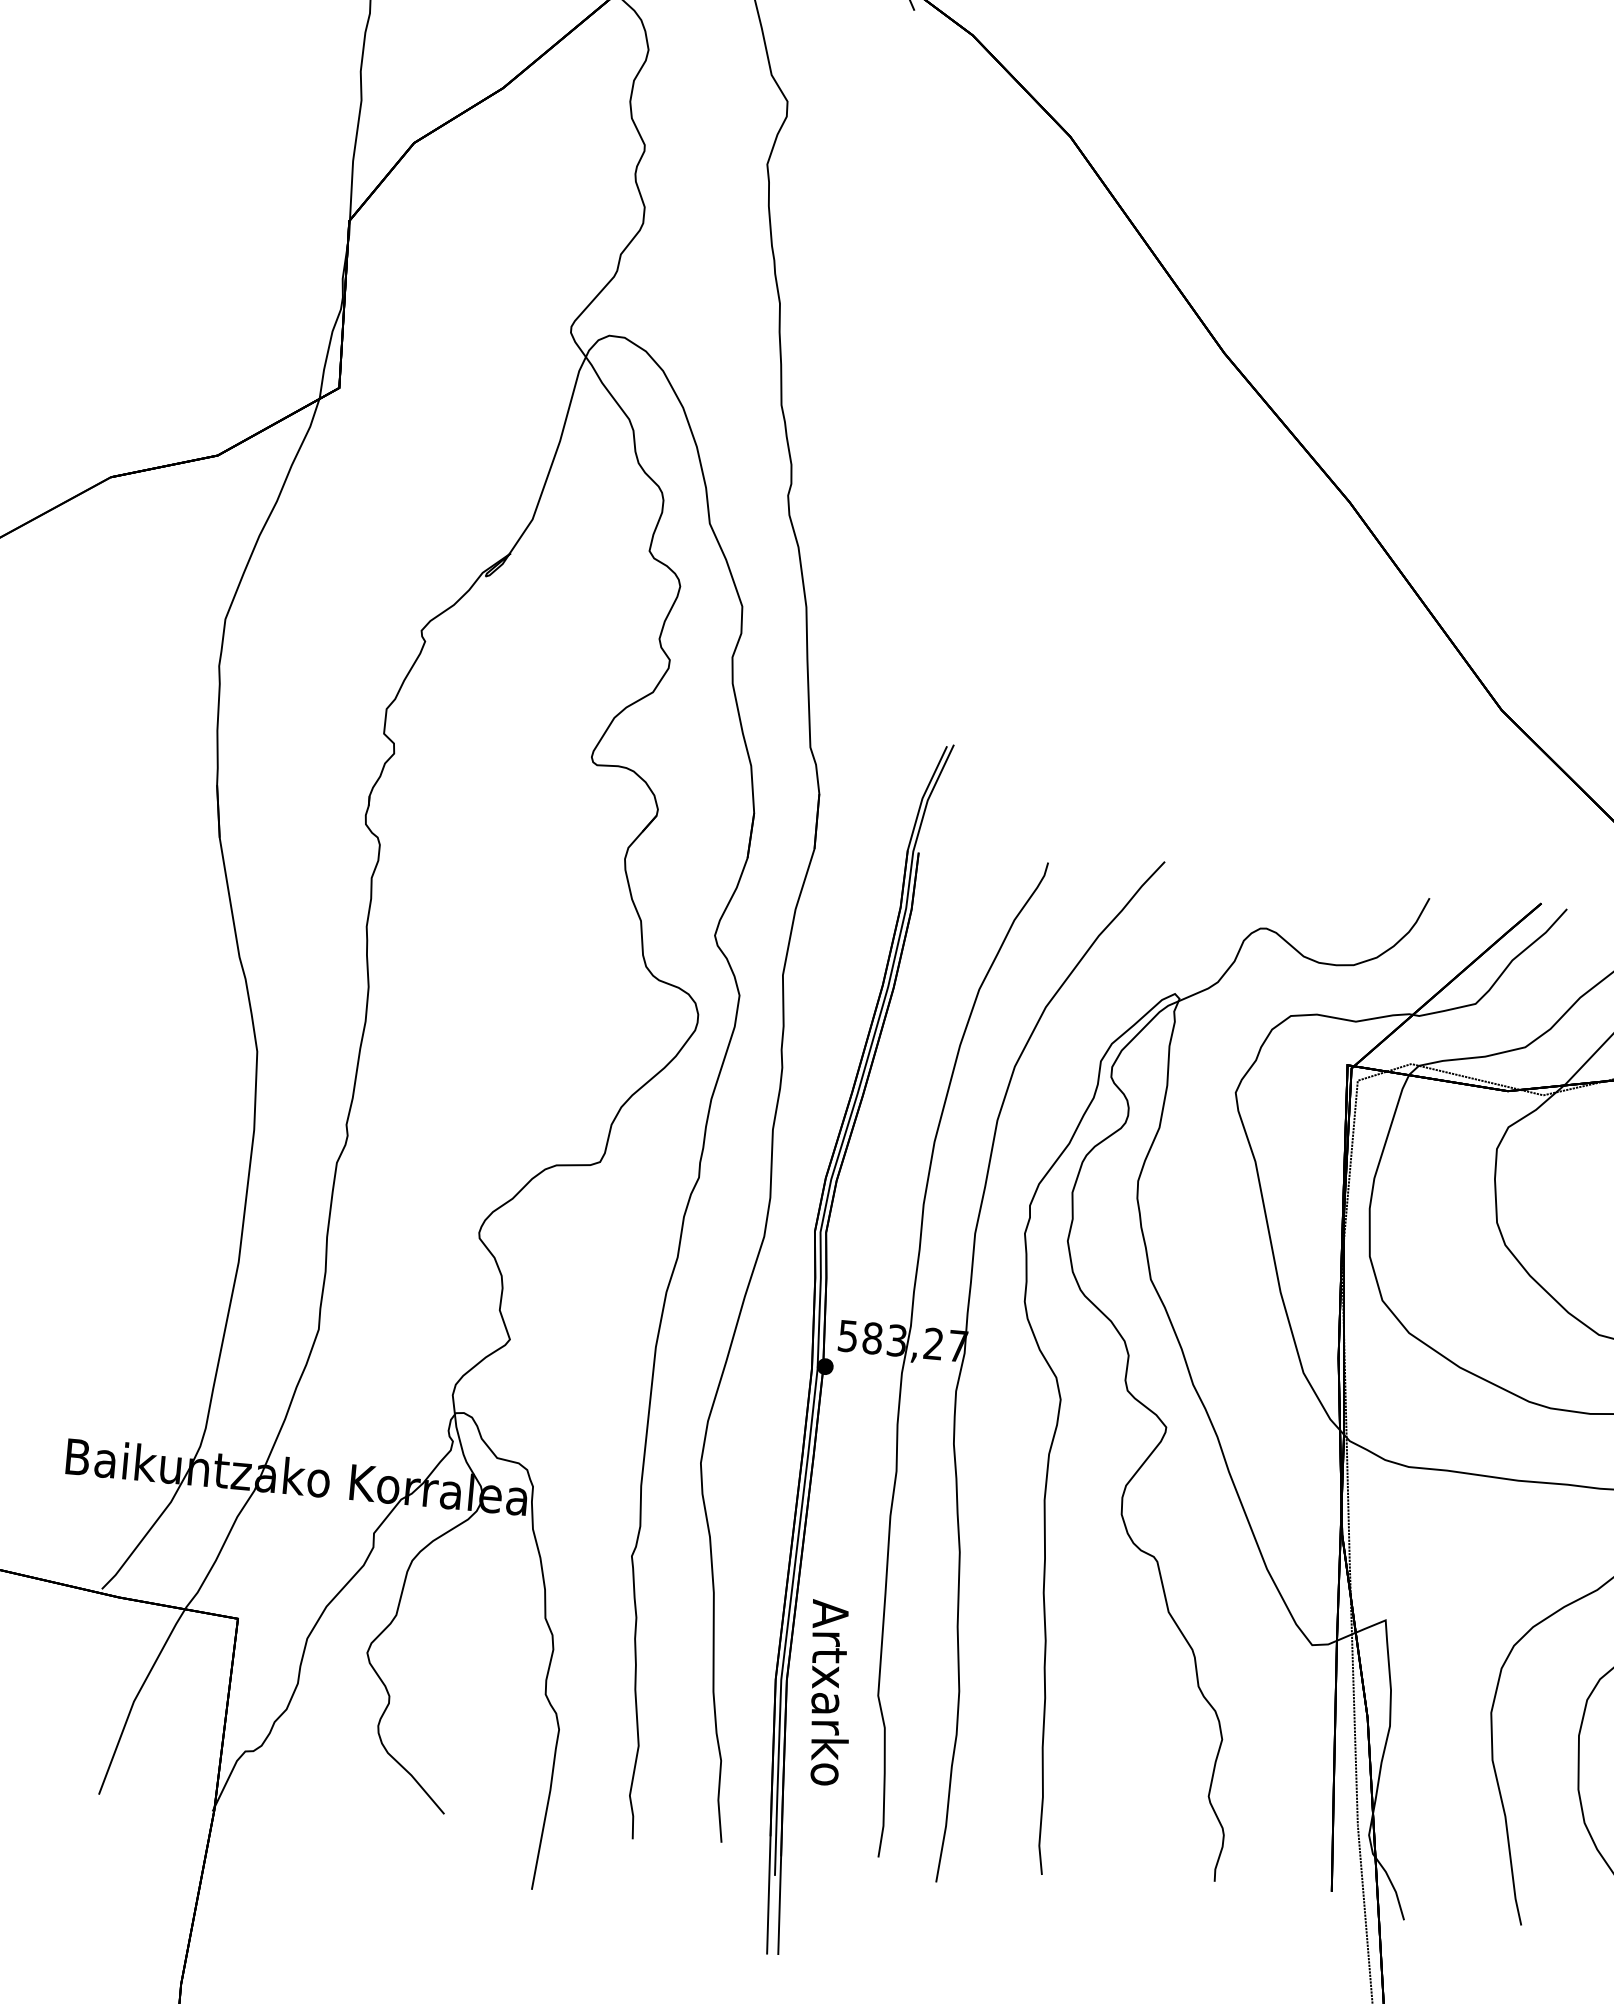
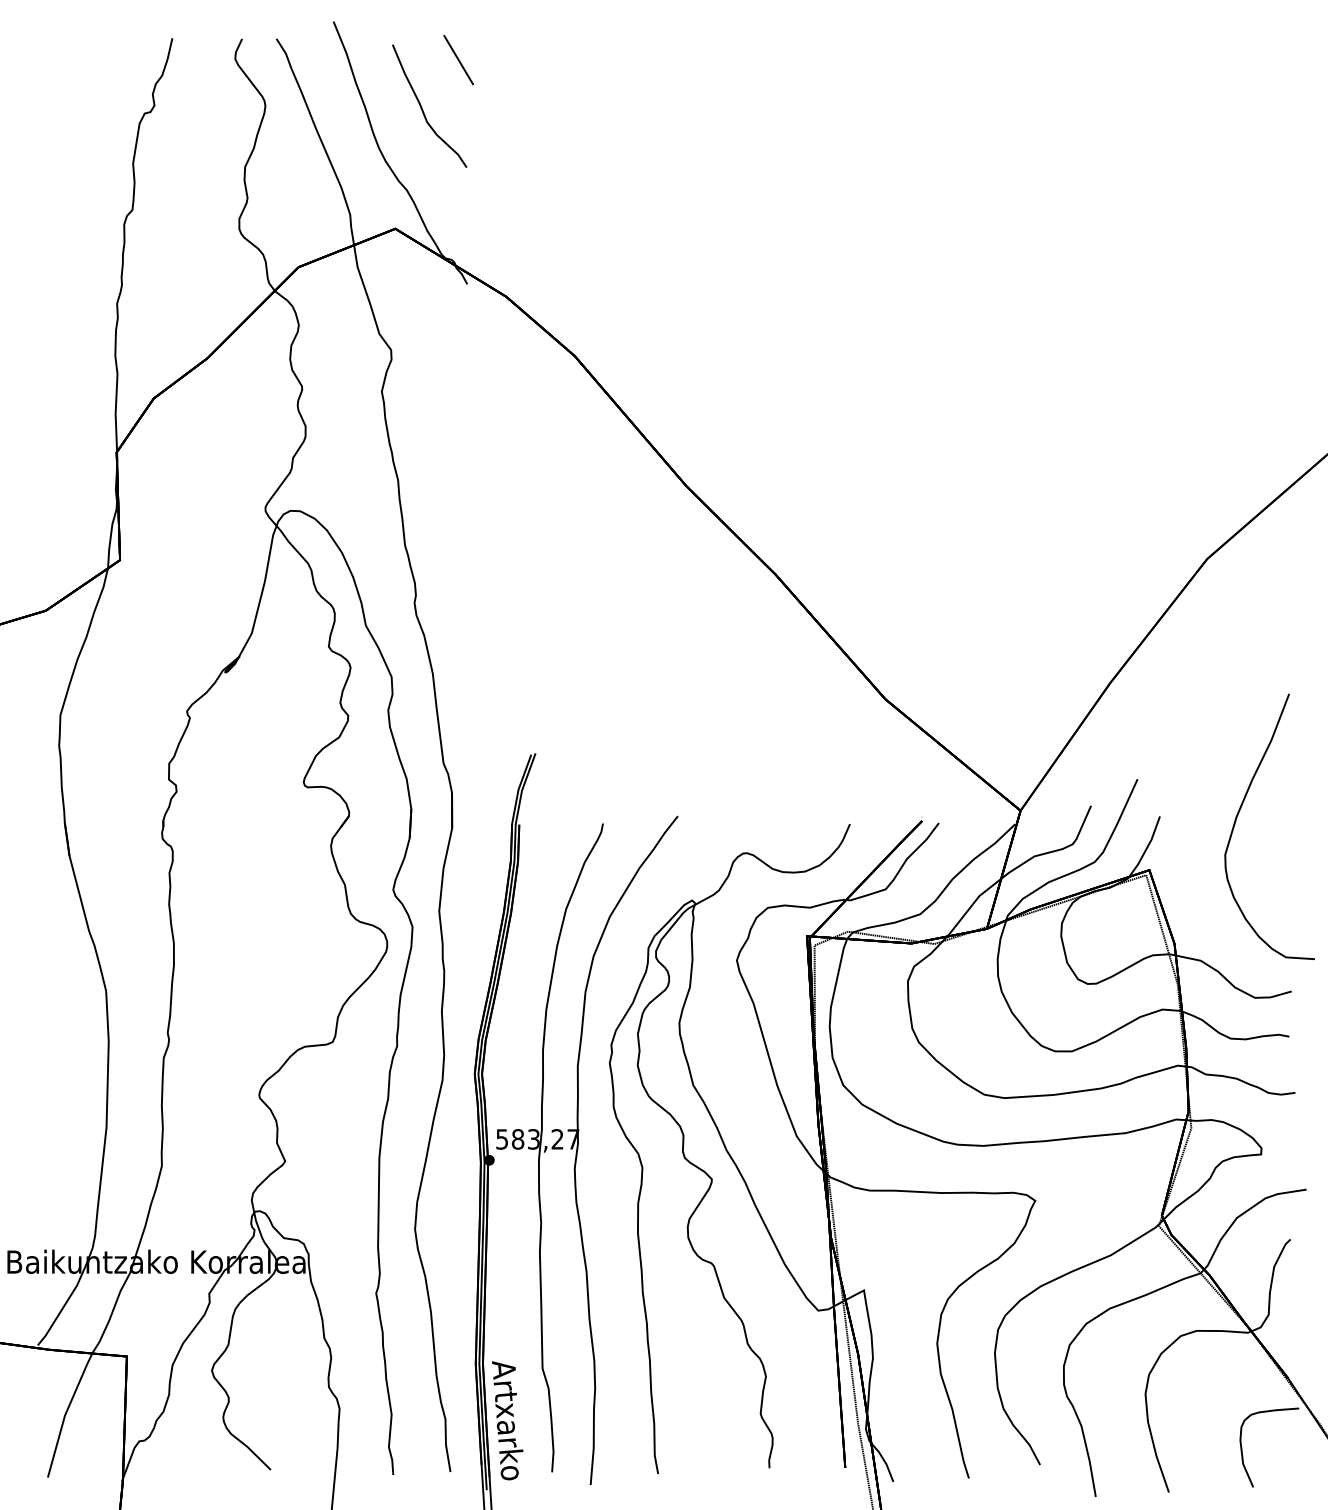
text: (828, 1692) -> (507, 1420), moved

